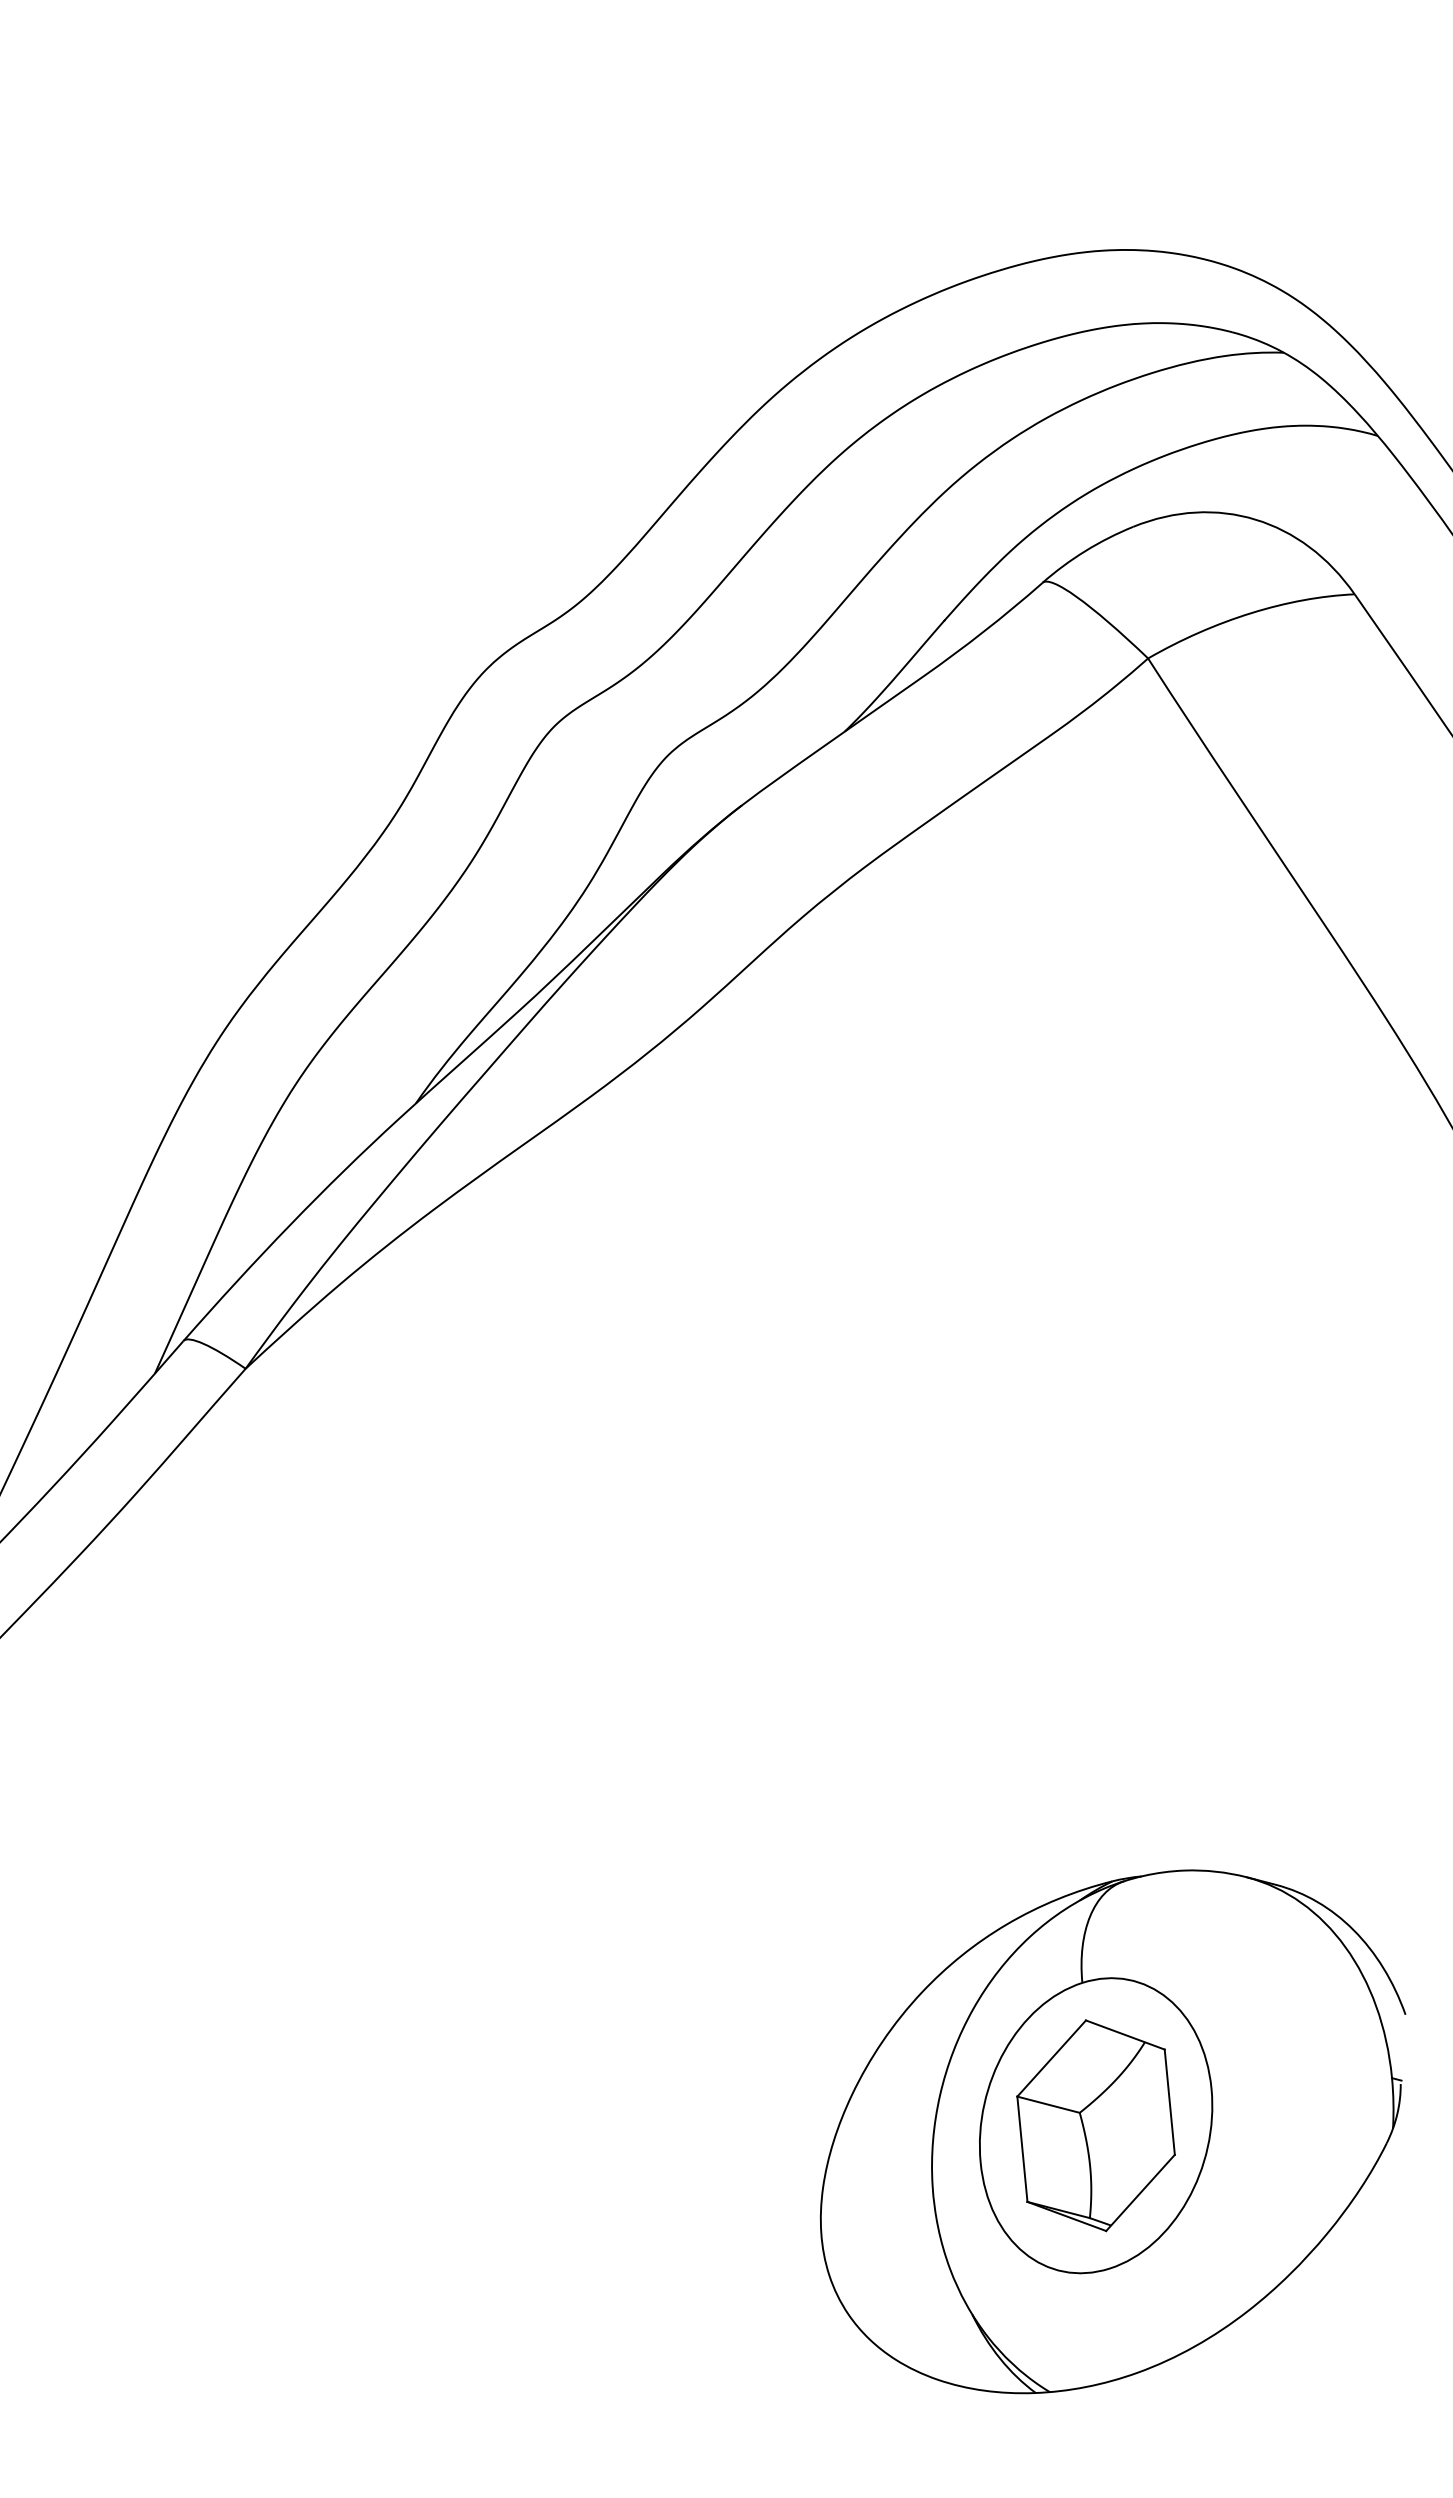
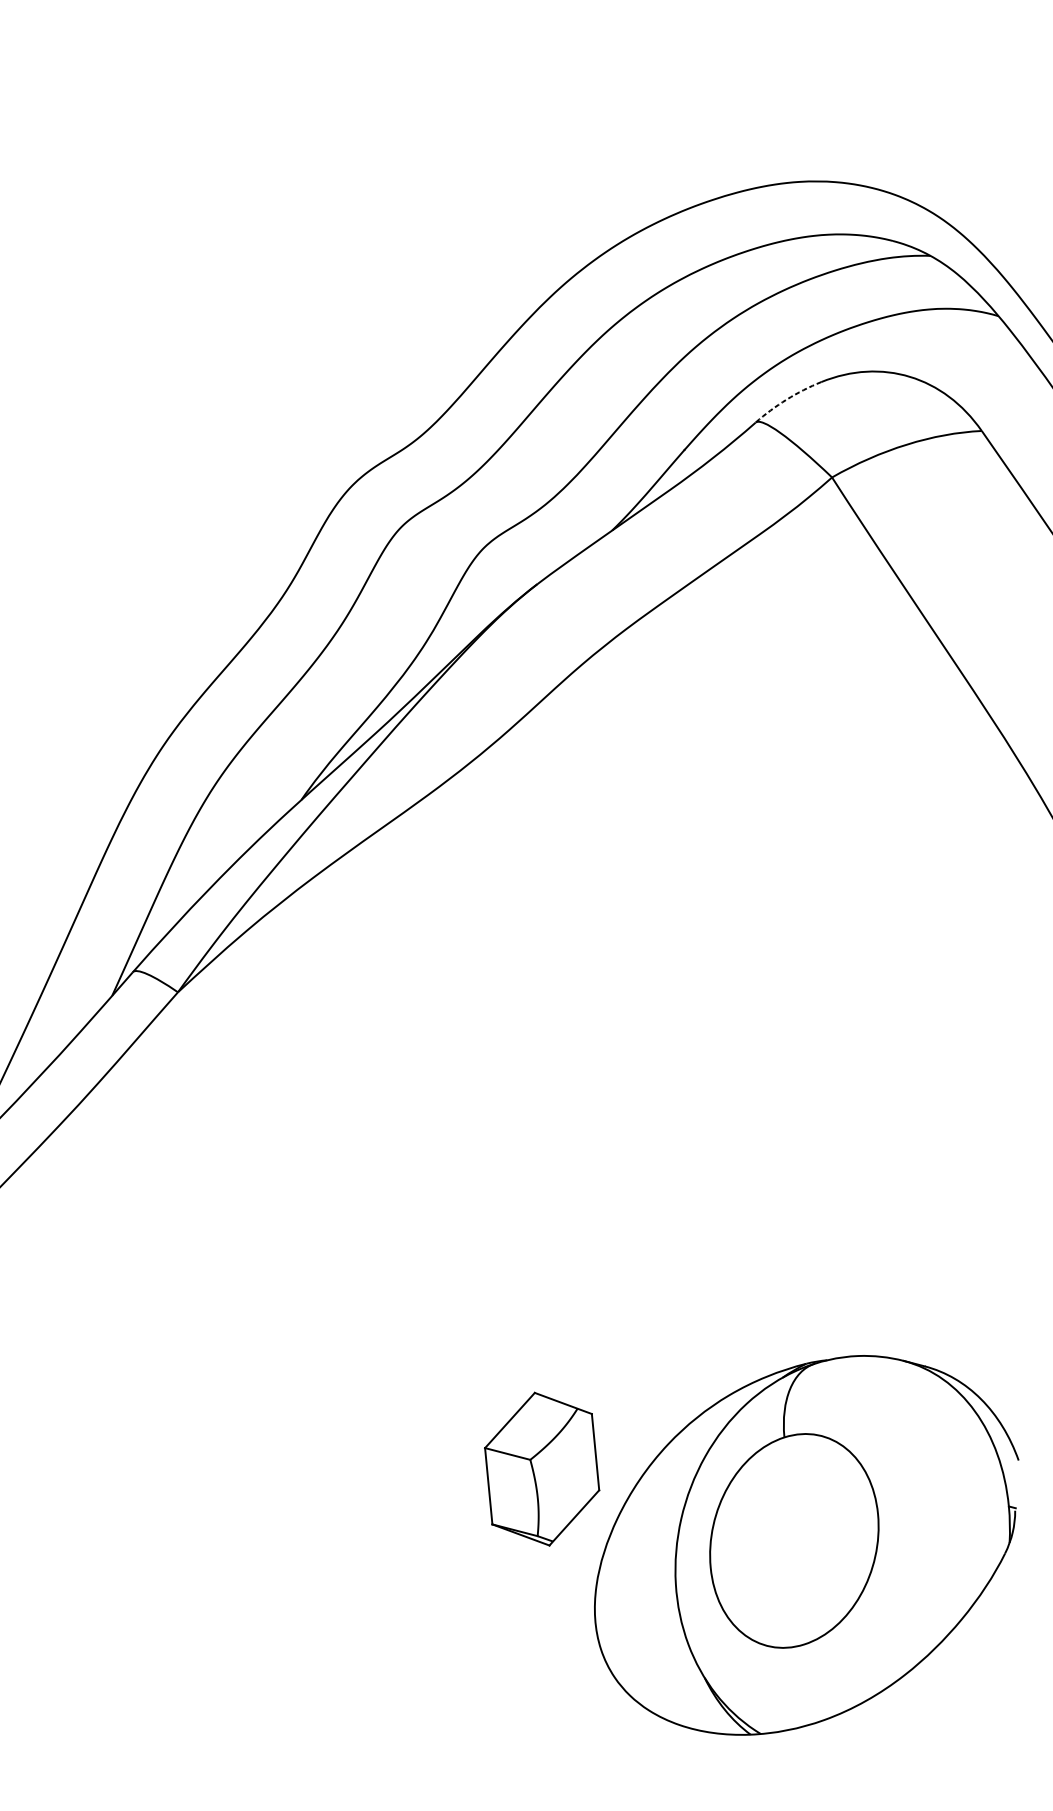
arc: (1085, 551) -> (786, 399), solid -> dashed
part: (1095, 2125) -> (541, 1469), moved

